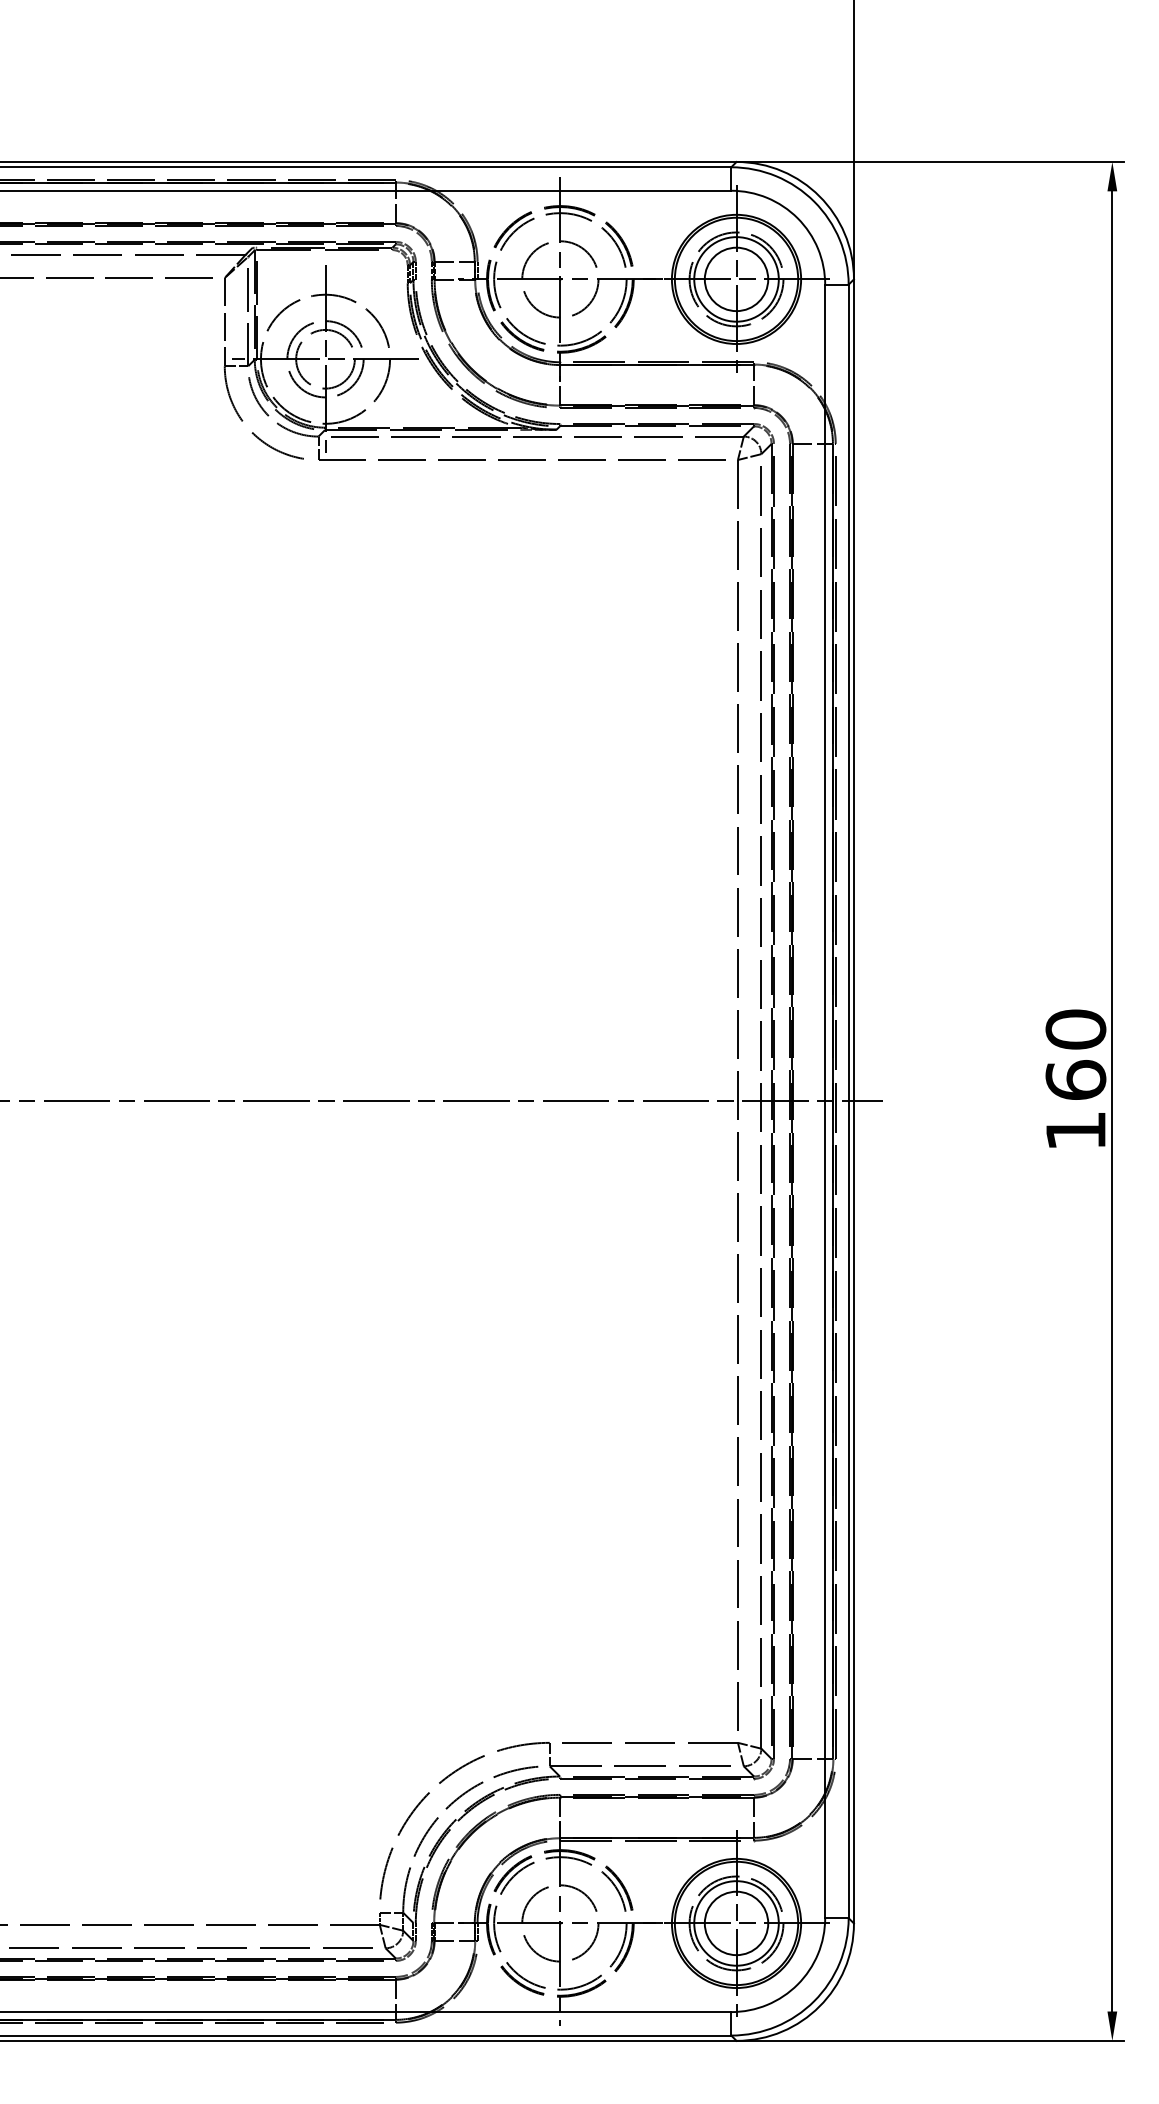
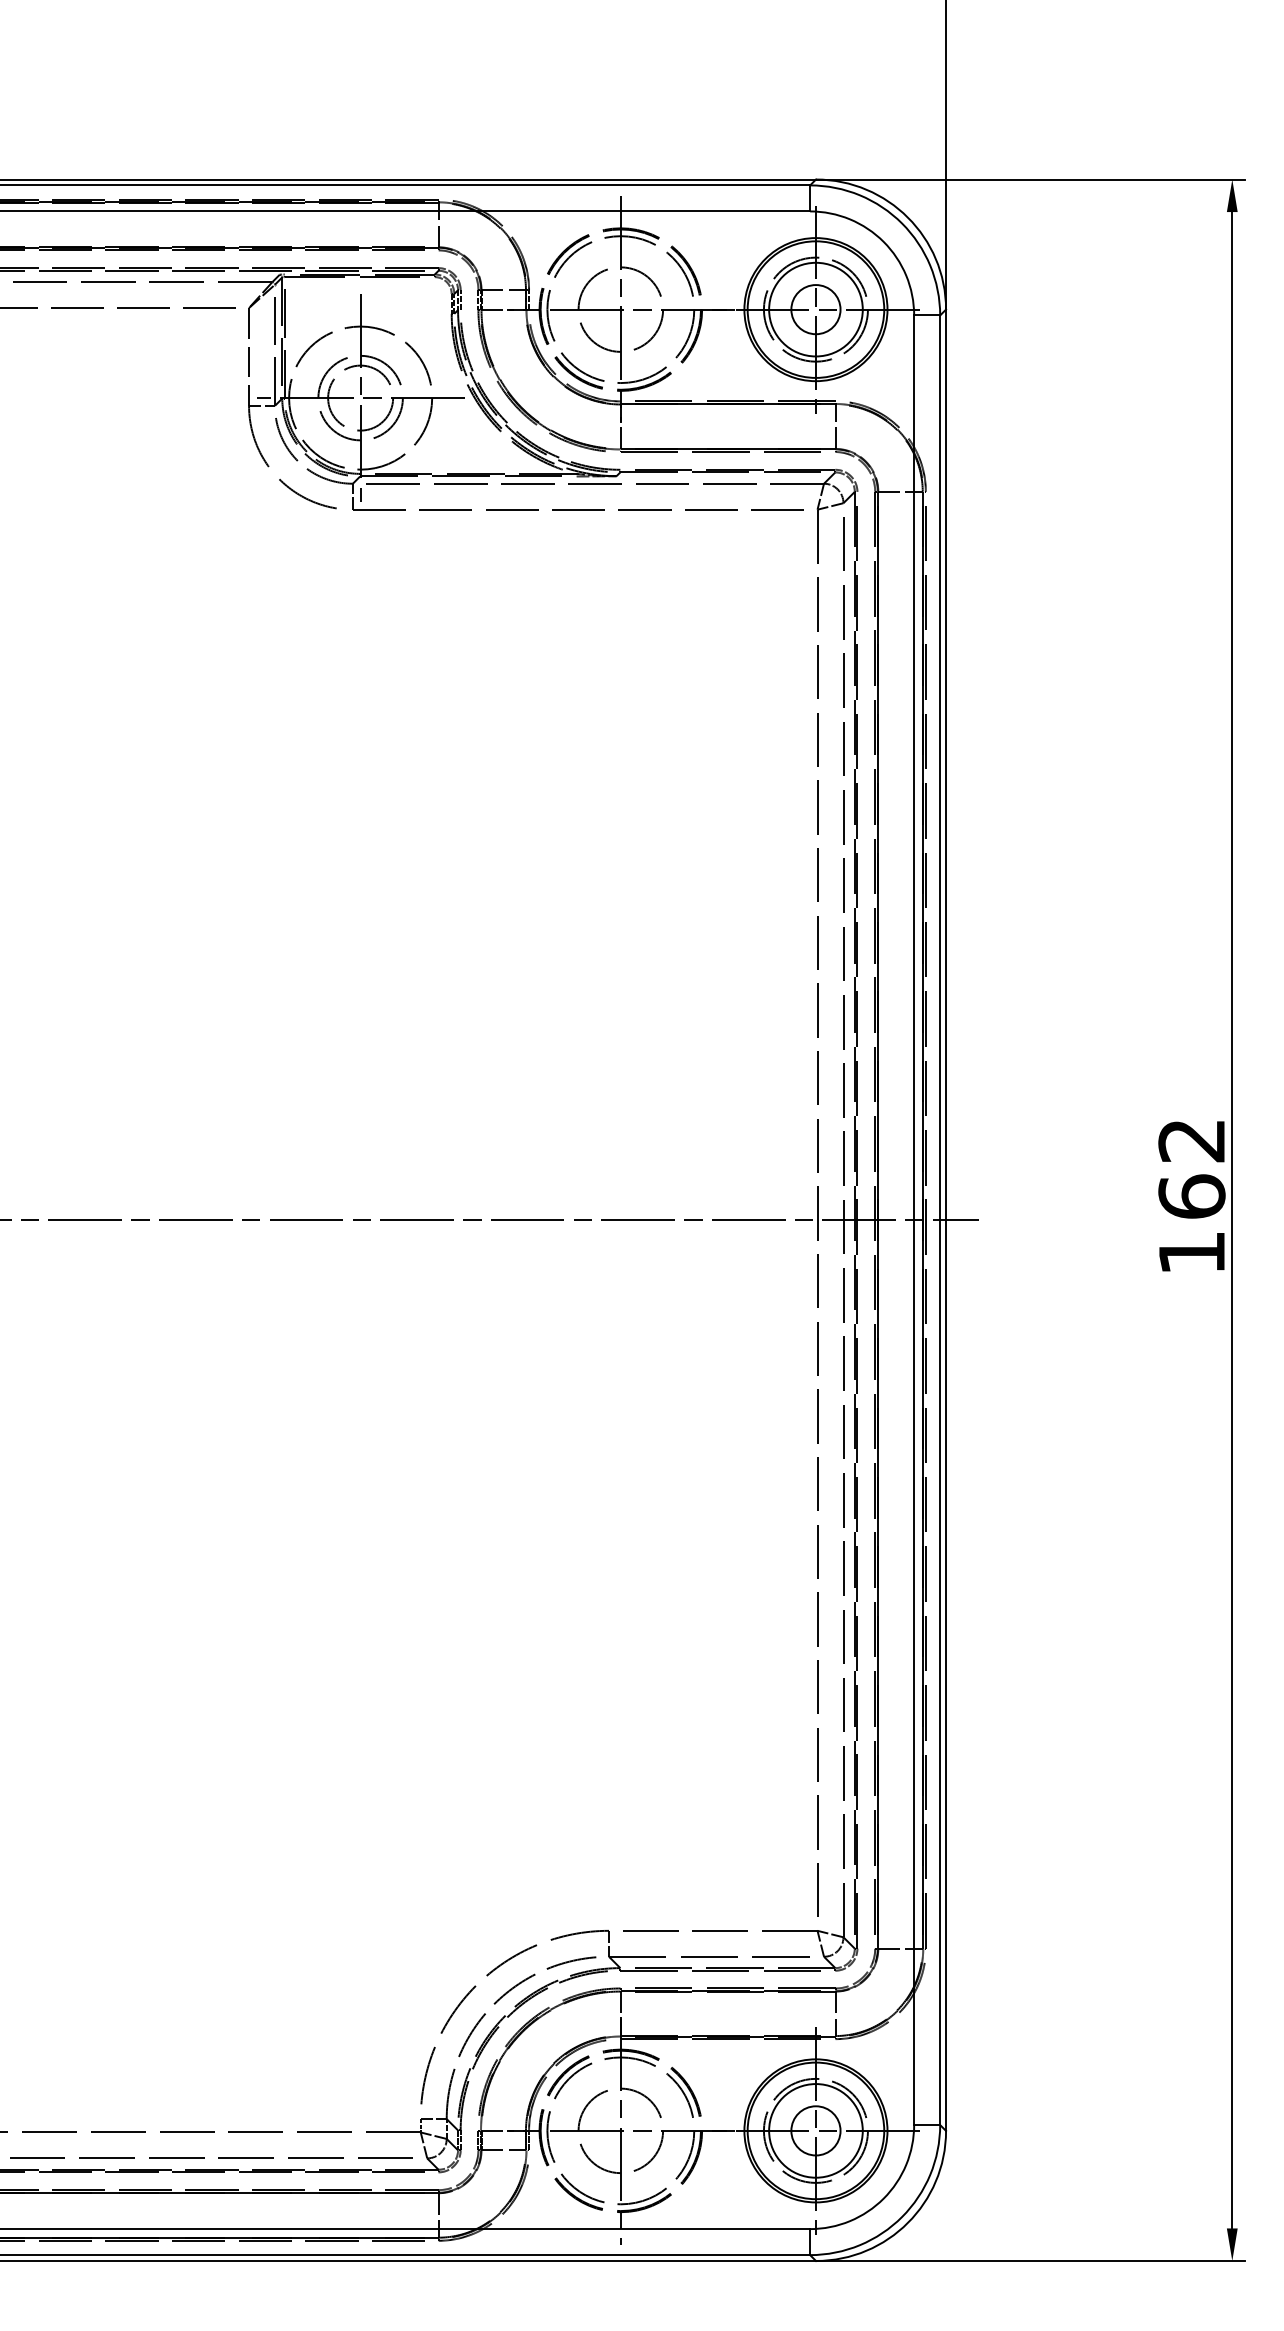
circle: (736, 279) -> (815, 309), size x0.7
text: (1075, 1029) -> (1191, 1140), 160 -> 162
circle: (736, 1923) -> (815, 2130), size x0.7

